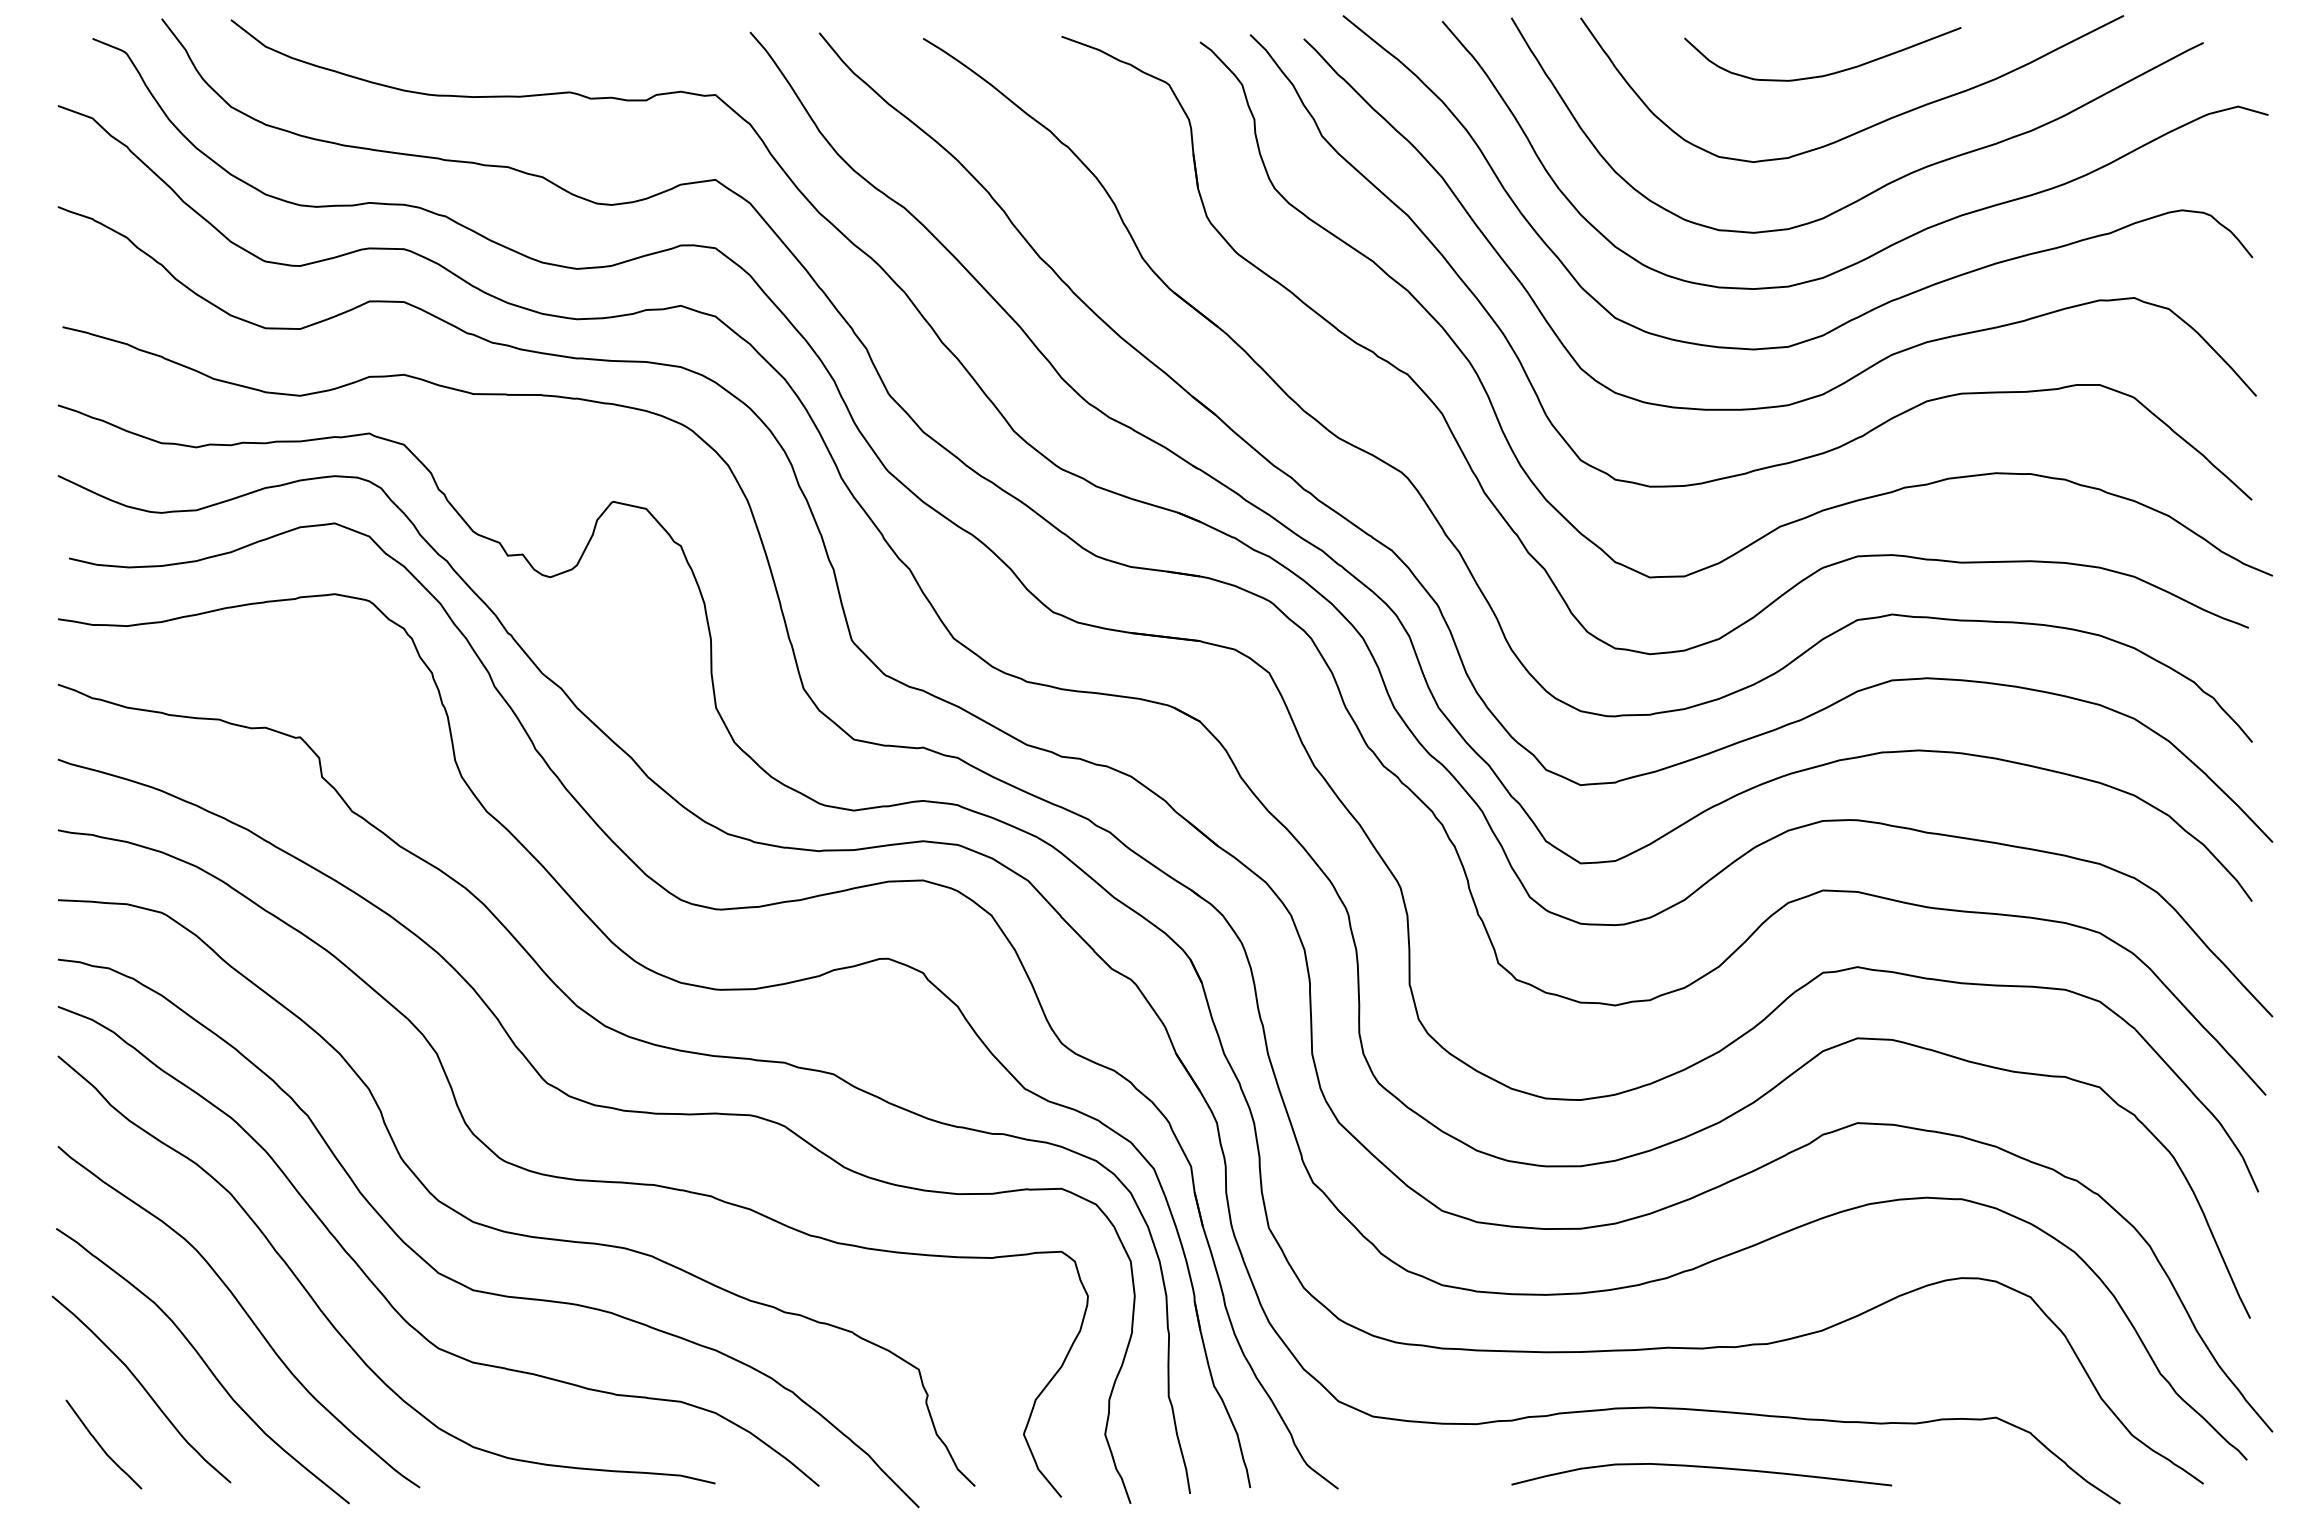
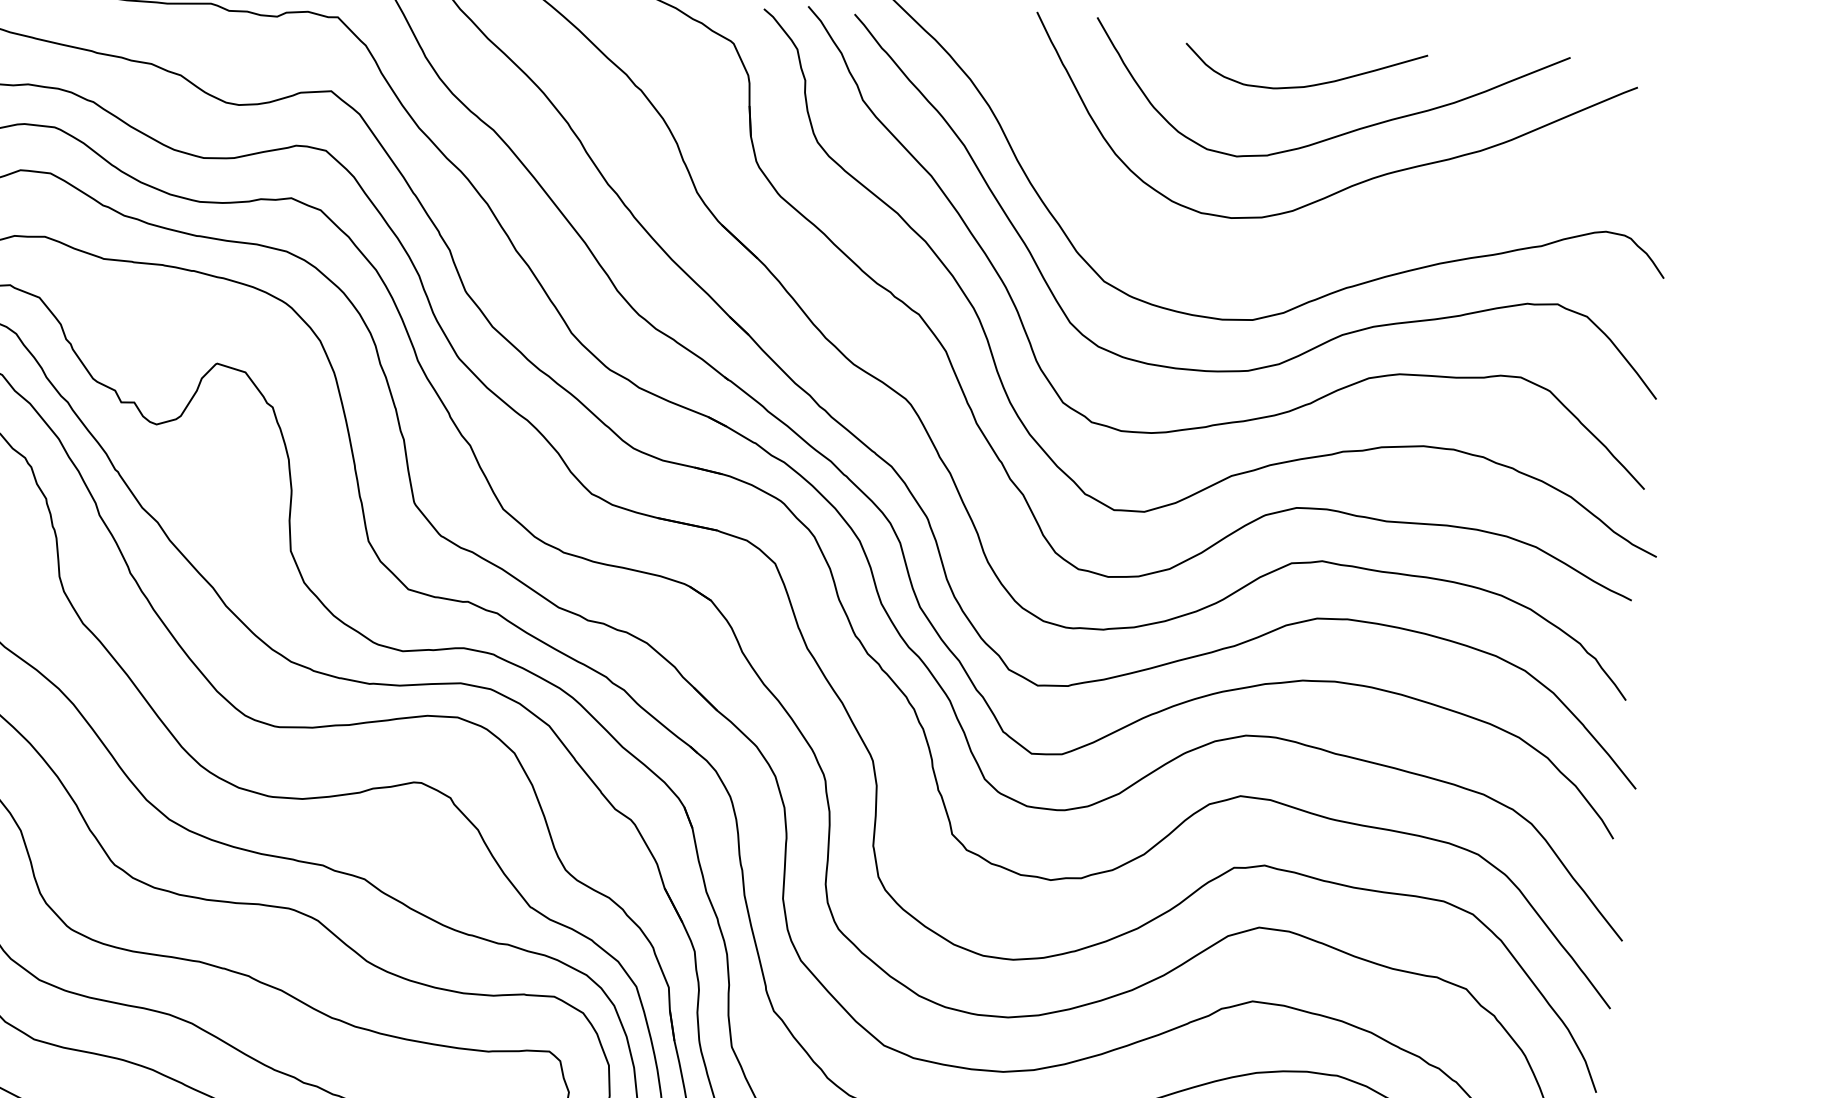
curve: (1892, 243) -> (1351, 238), removed

